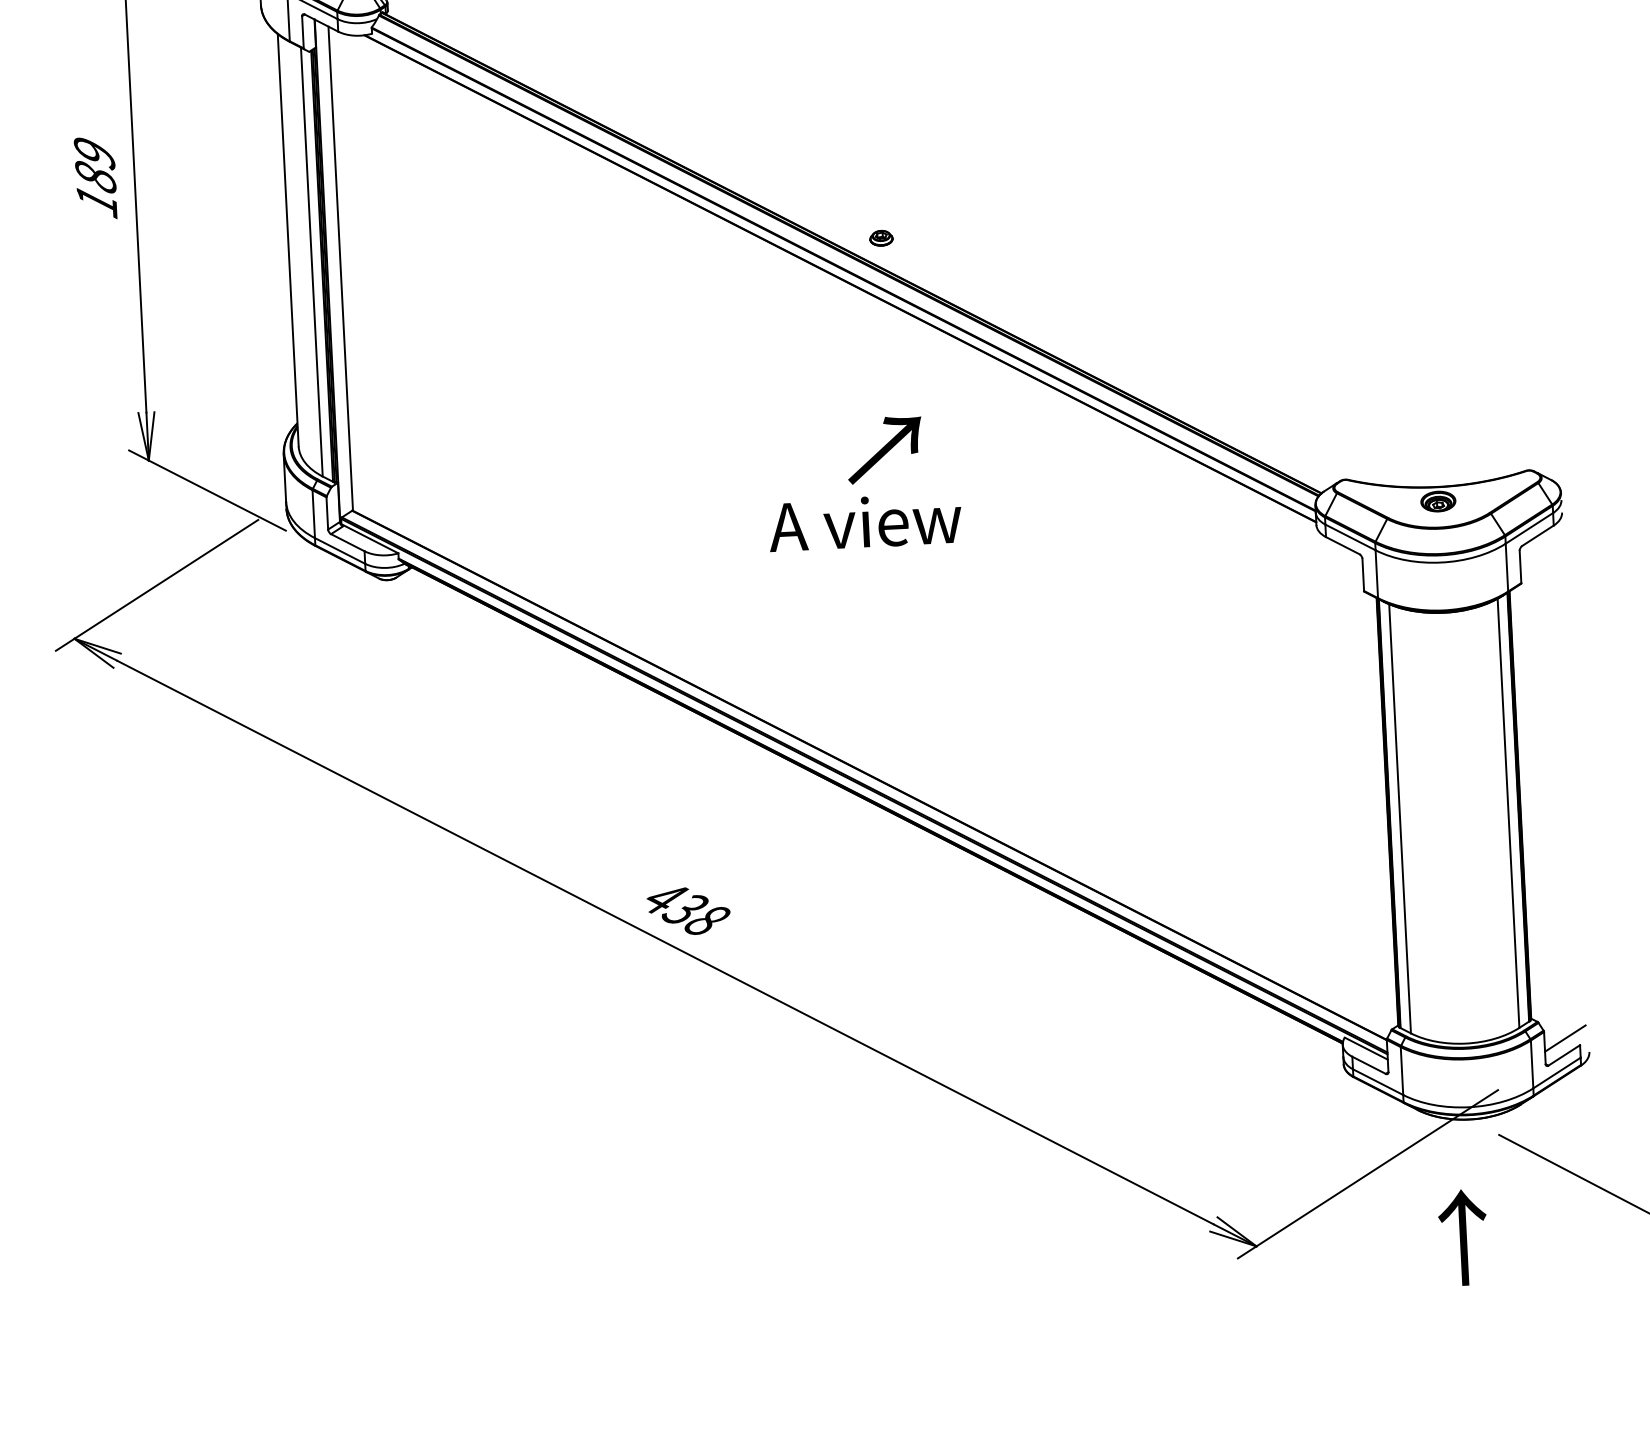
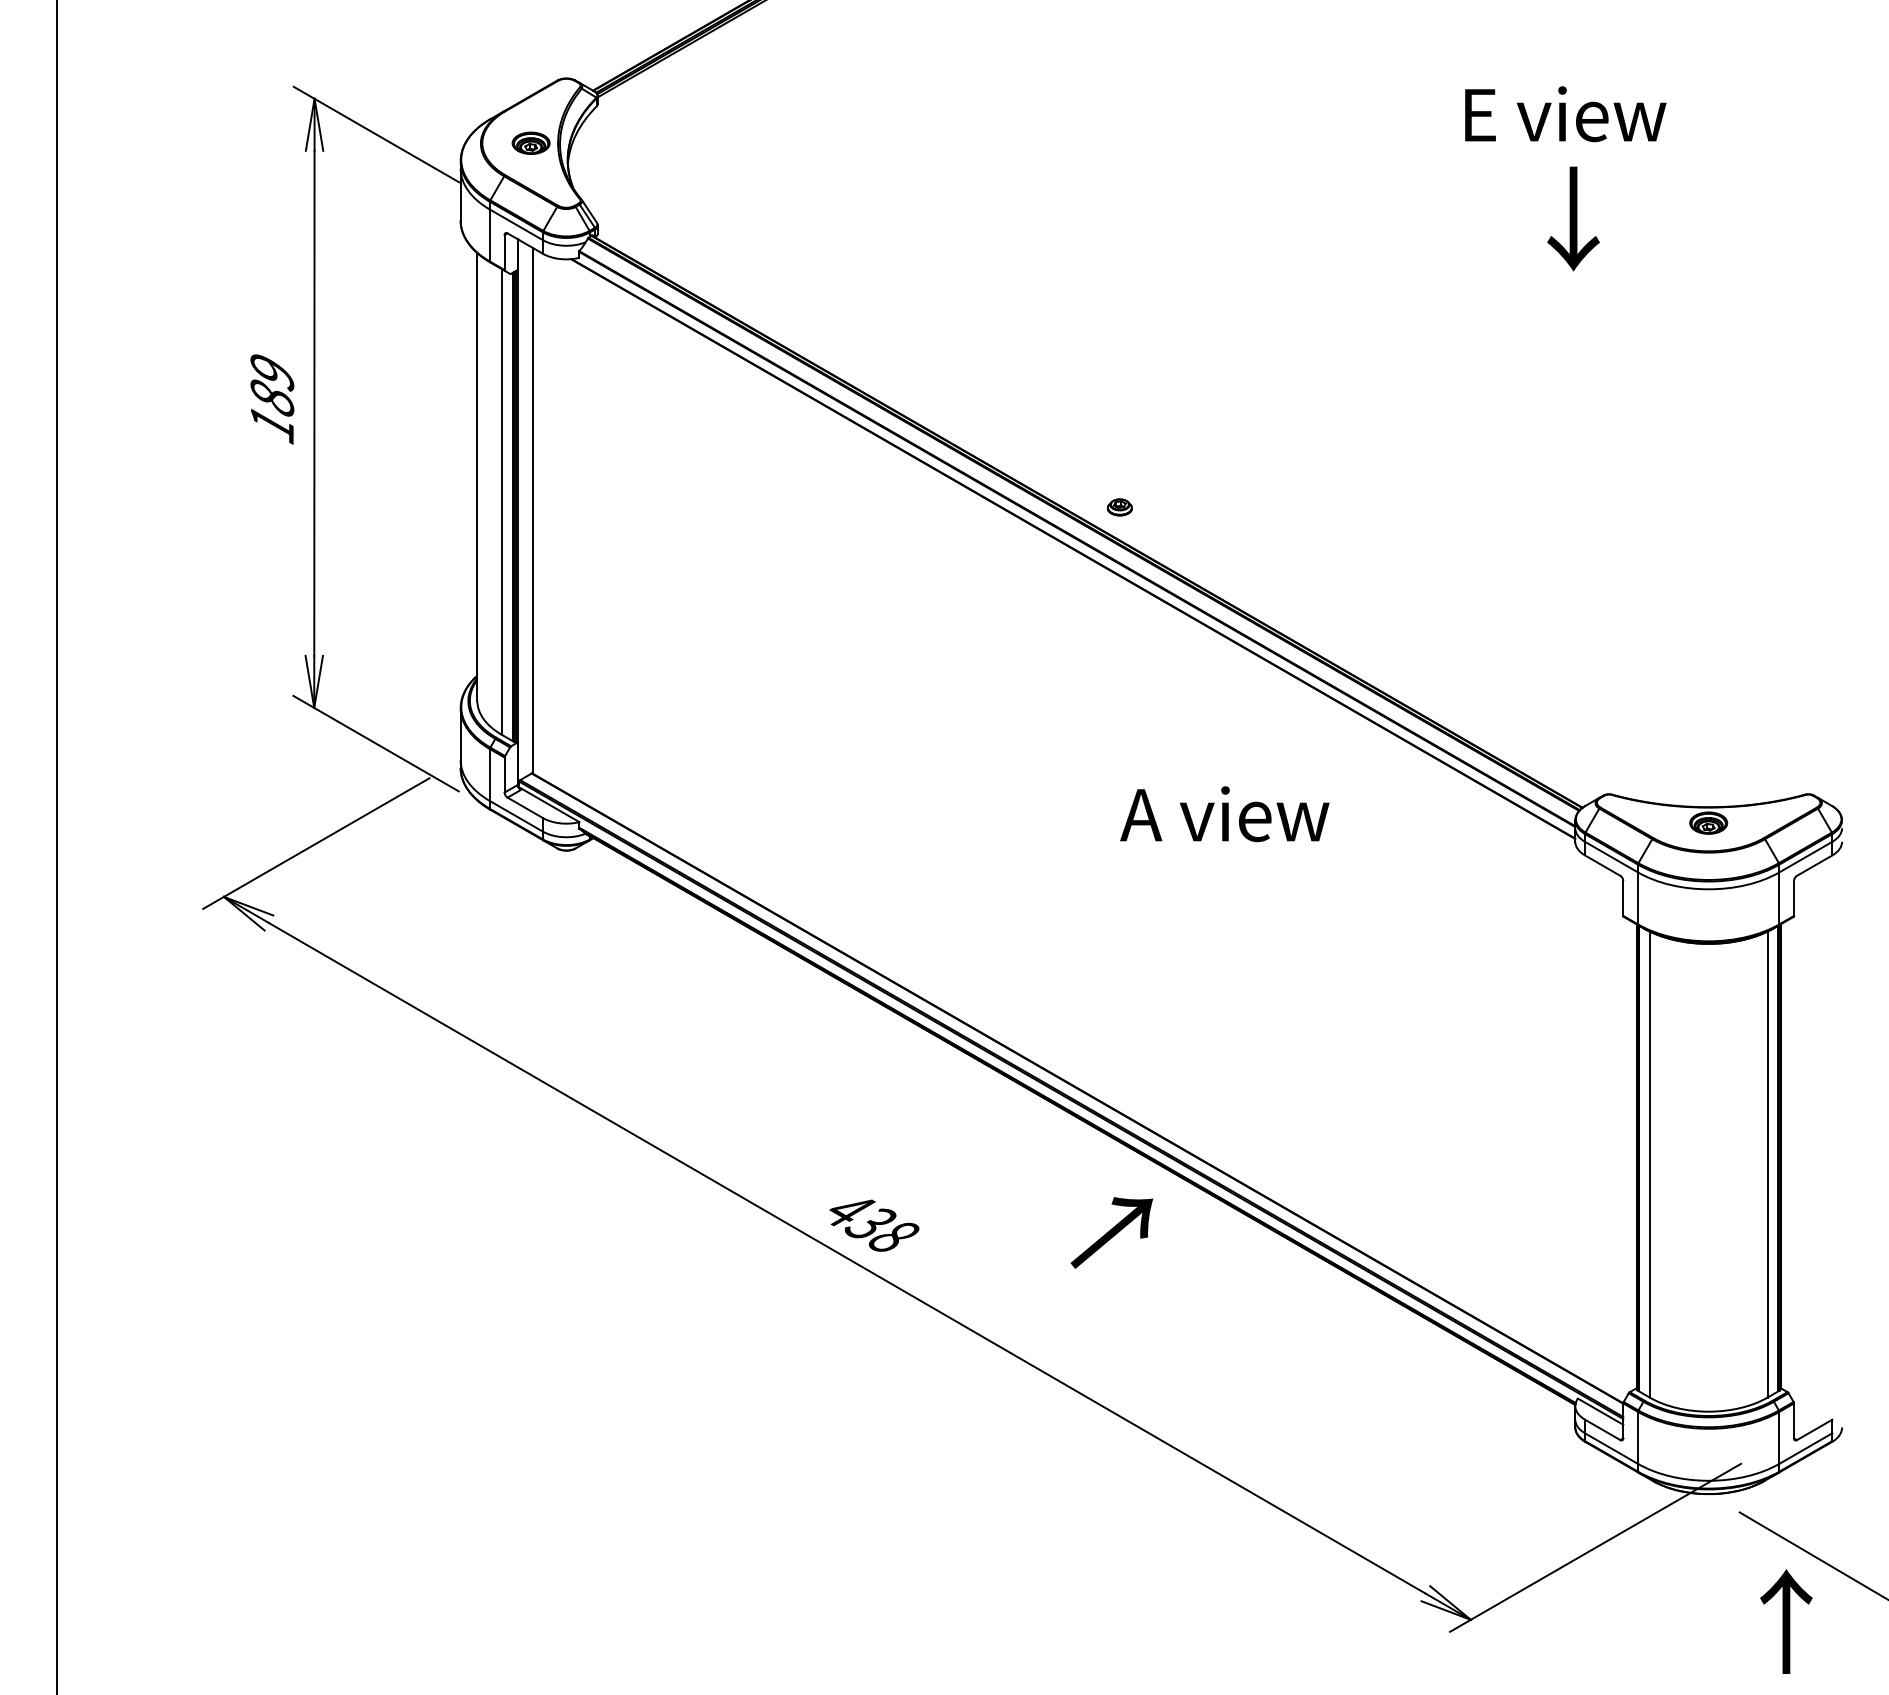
text: (884, 449) -> (1111, 1232), moved
text: (864, 522) -> (1224, 814), moved
line: (1565, 1038) -> (1816, 1411), removed
text: (1463, 1237) -> (1786, 1621), moved

